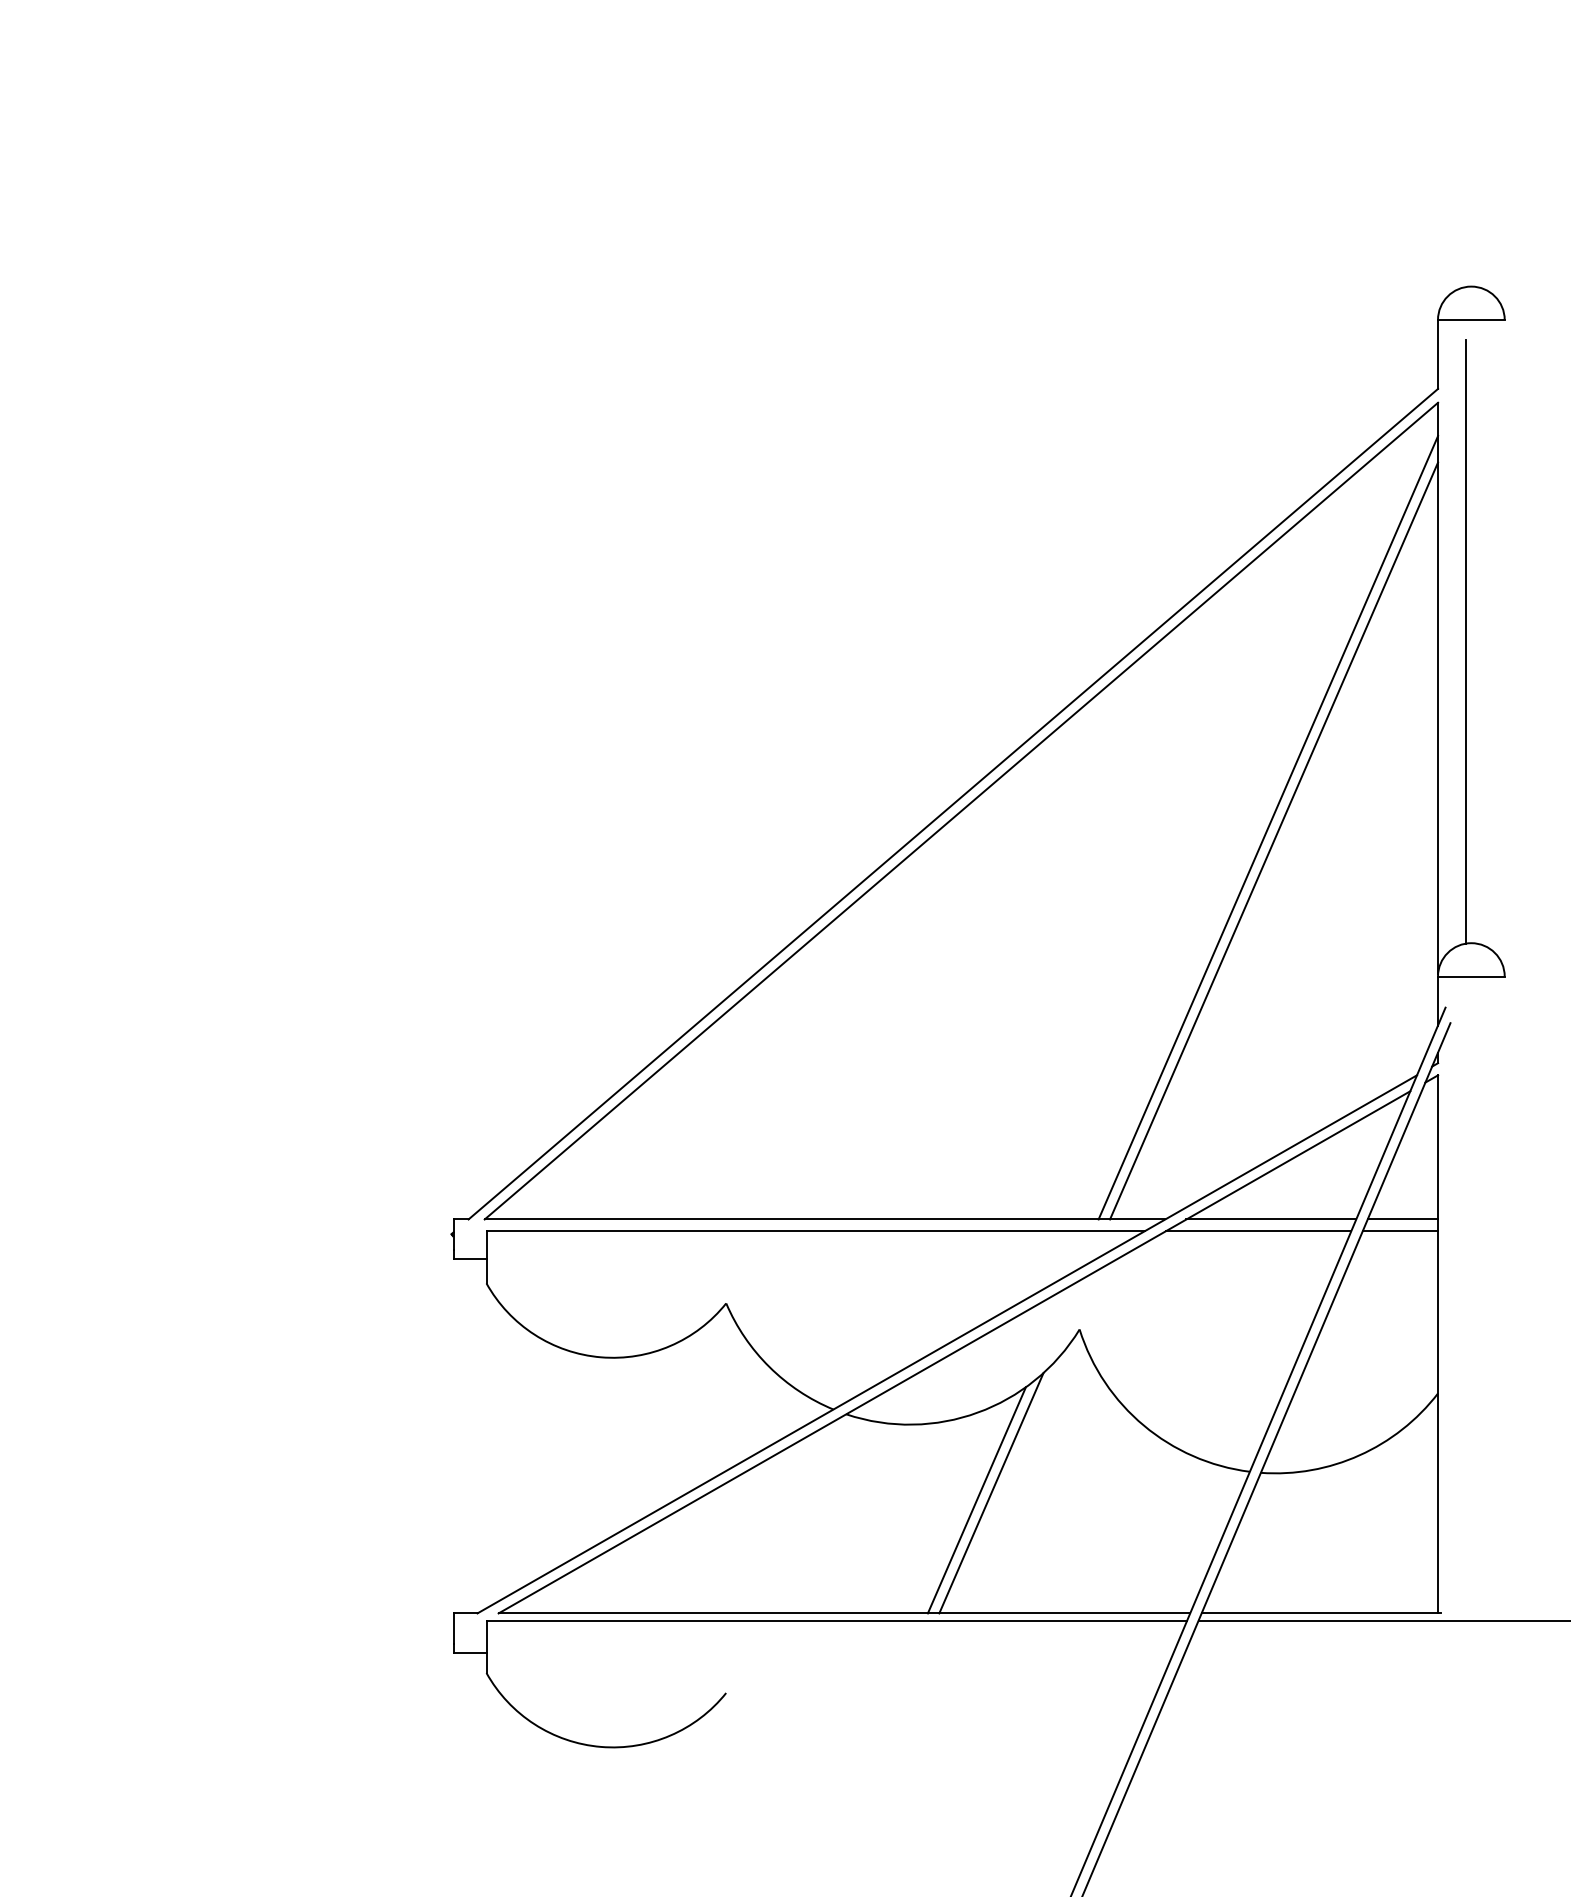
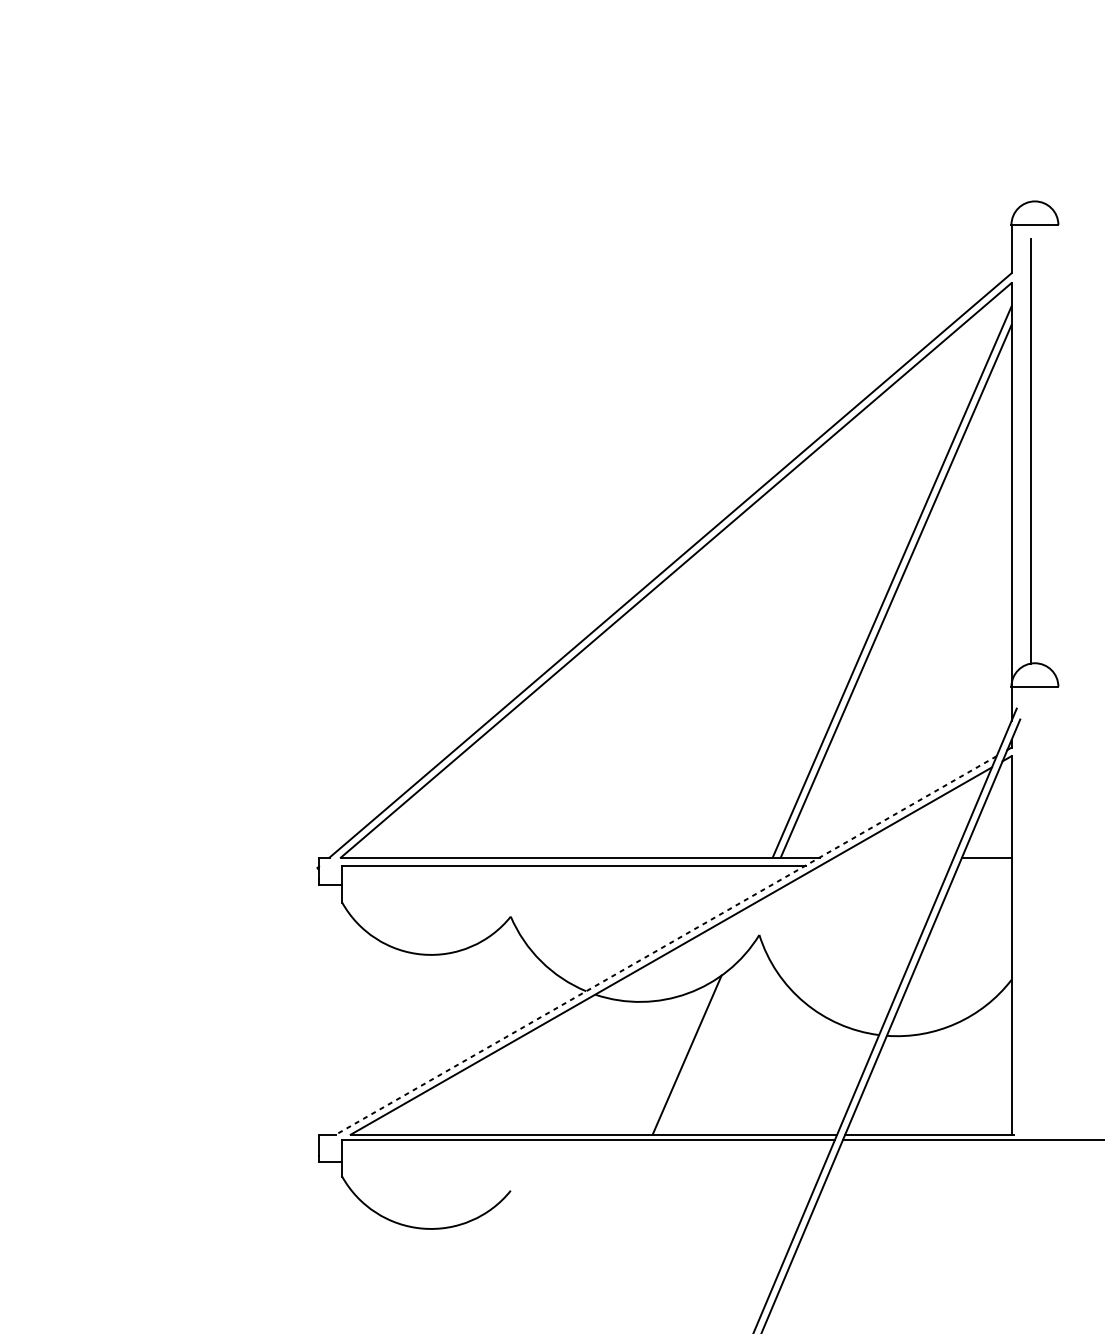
line: (1271, 1219) -> (894, 857), removed
line: (1258, 1230) -> (885, 865), removed
line: (1400, 1230) -> (985, 865), removed
line: (946, 1344) -> (665, 945), solid -> dashed
line: (991, 1493) -> (697, 1050), removed

